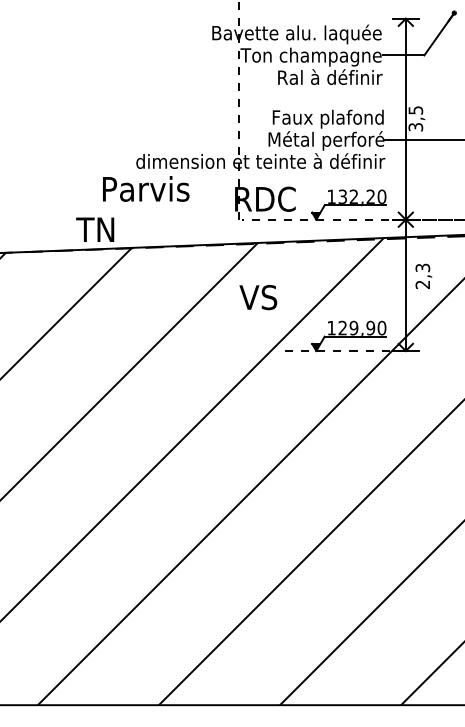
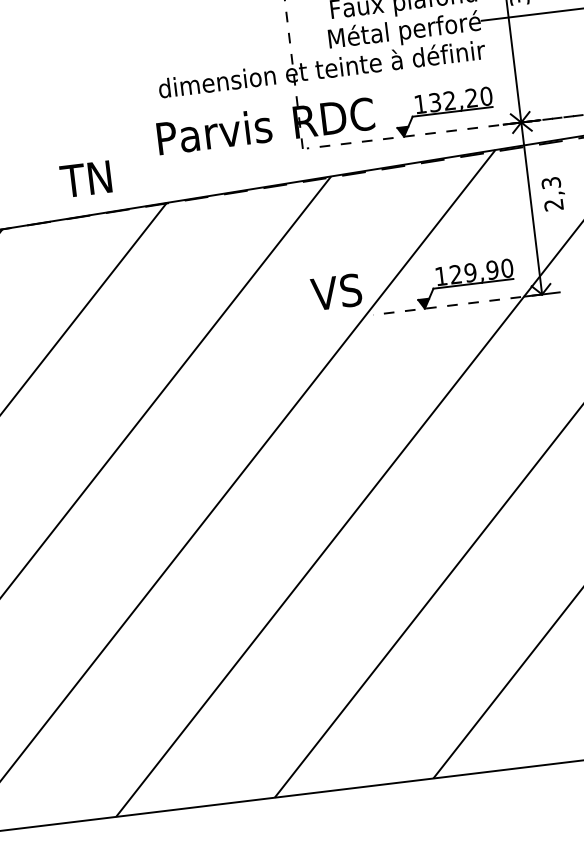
text: (146, 188) -> (214, 131), moved
text: (95, 229) -> (86, 178), moved
text: (258, 297) -> (336, 292), moved

